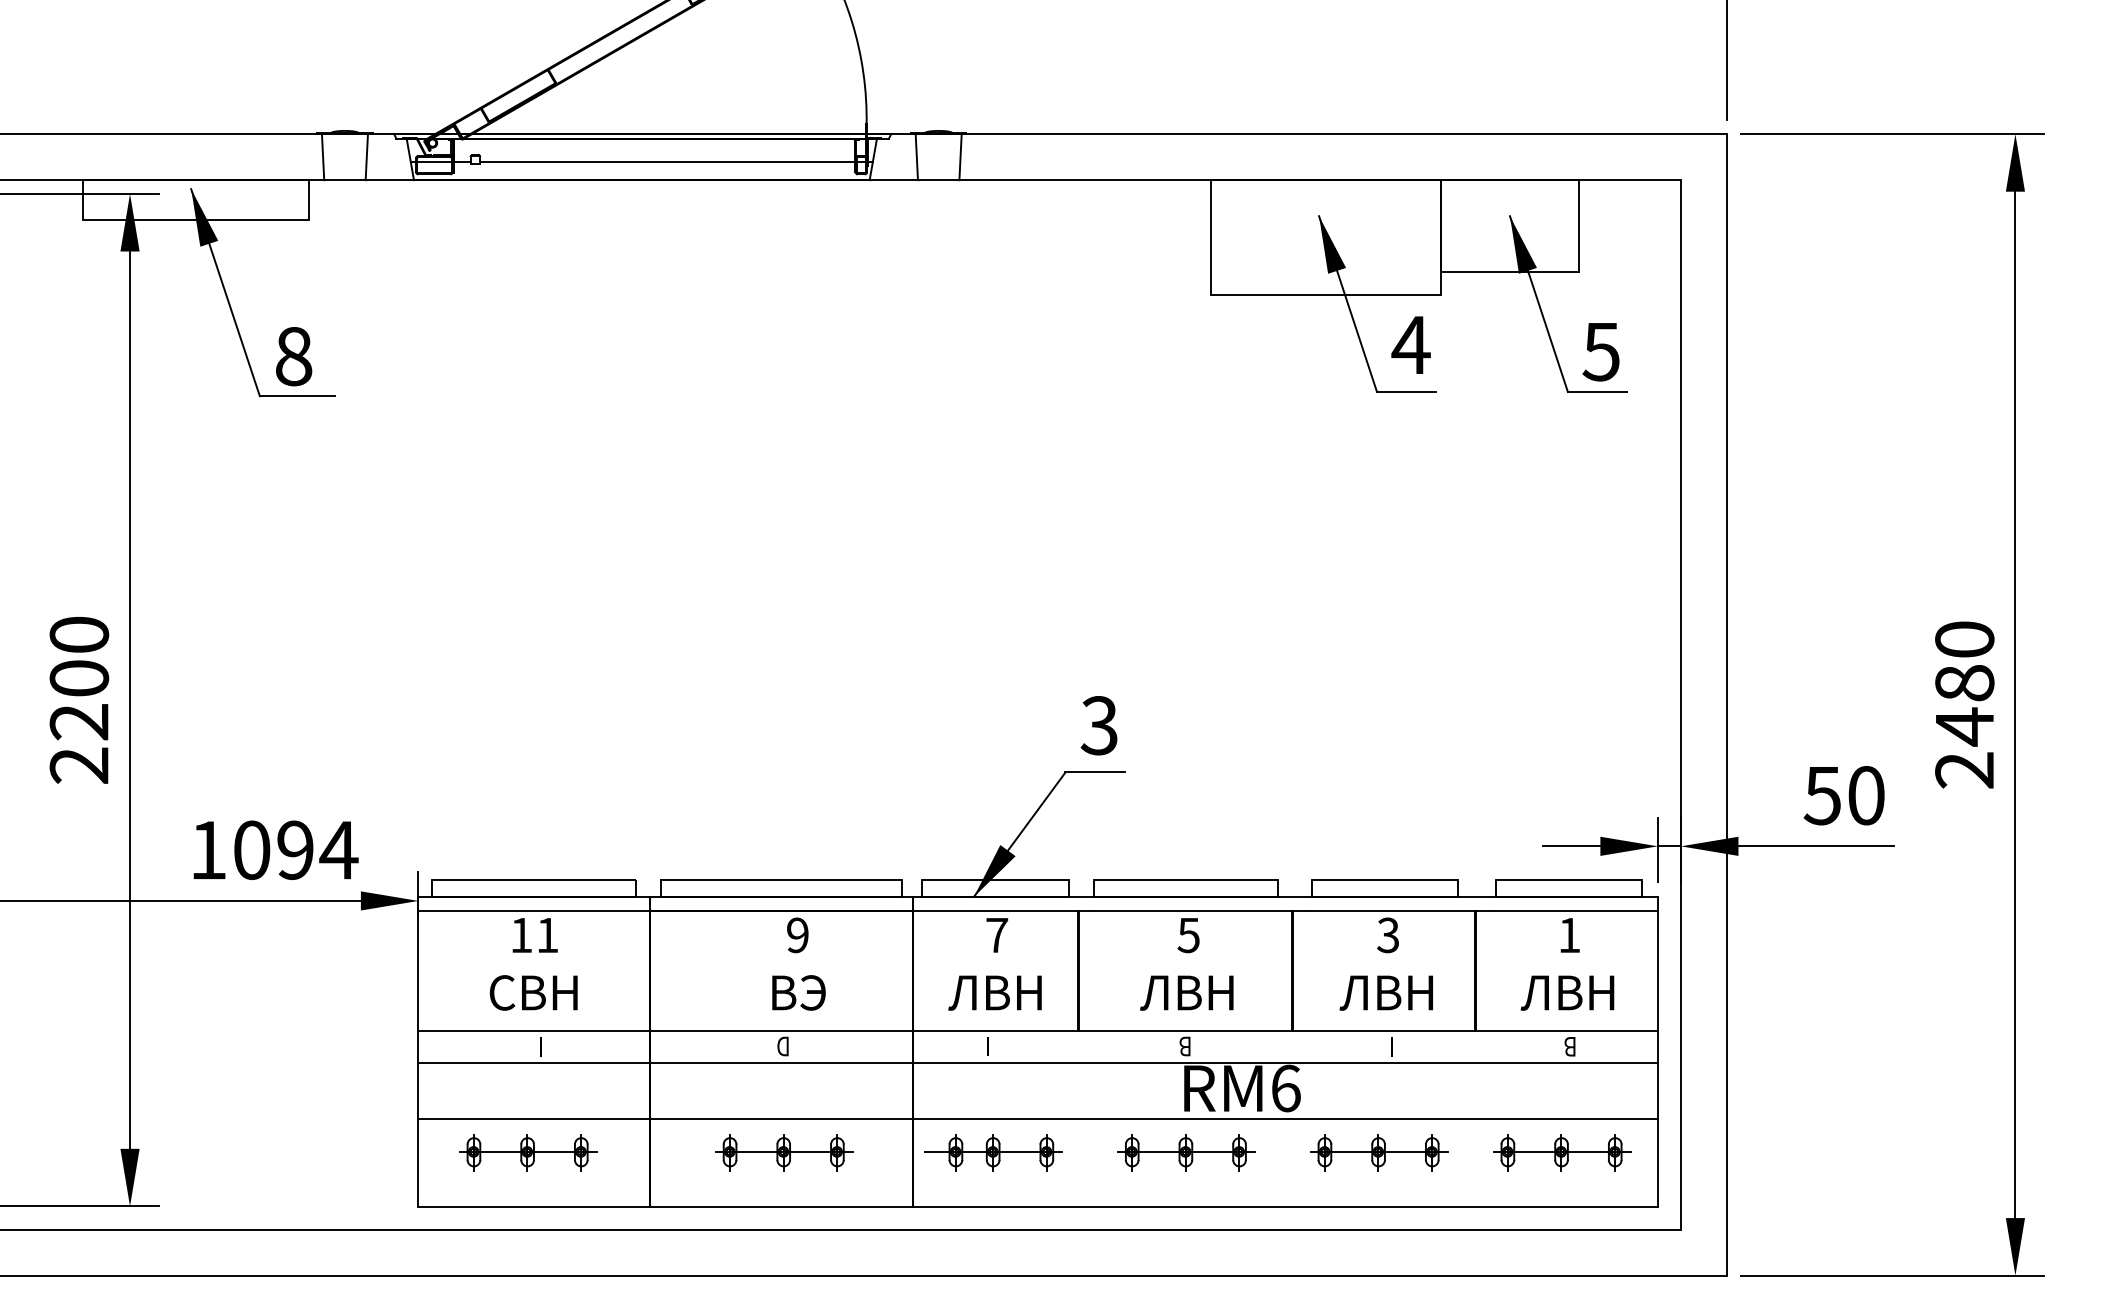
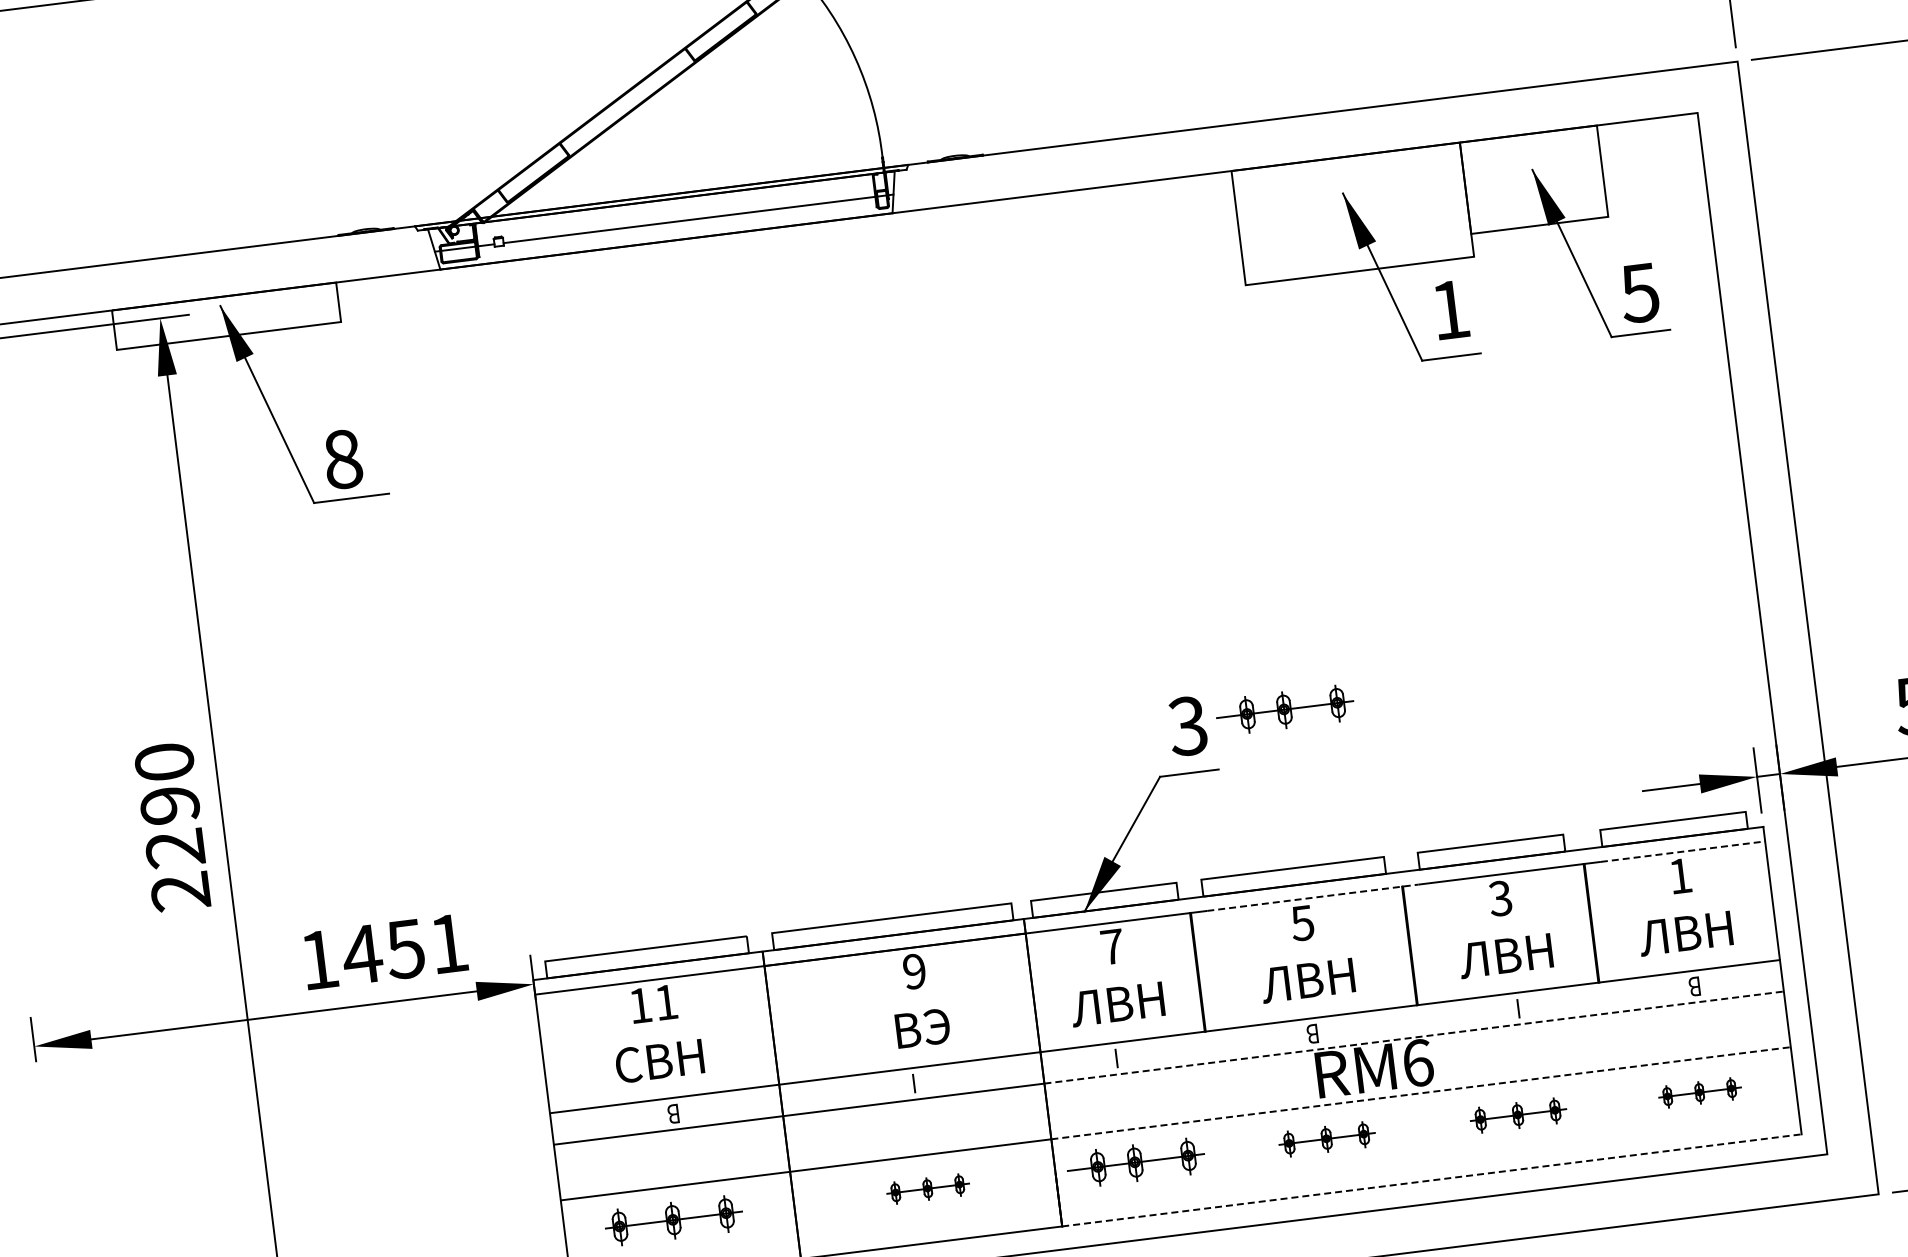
line: (322, 157) -> (346, 258), removed
line: (366, 157) -> (390, 252), removed
line: (916, 157) -> (936, 184), removed
line: (960, 157) -> (979, 179), removed
text: (1410, 344) -> (1449, 309), 4 -> 1
text: (79, 678) -> (170, 805), 2200 -> 2290
part: (1197, 721) -> (1284, 709), added
text: (295, 850) -> (405, 949), 1094 -> 1451
line: (1202, 911) -> (1313, 897), solid -> dashed
line: (1575, 911) -> (1683, 851), solid -> dashed
text: (540, 1046) -> (673, 1113), I -> В
text: (782, 1046) -> (913, 1083), D -> I
line: (1285, 1062) -> (1414, 1037), solid -> dashed
line: (1285, 1118) -> (1421, 1092), solid -> dashed
part: (784, 1152) -> (928, 1188), size x0.6
part: (1186, 1152) -> (1327, 1138), size x0.7
part: (1379, 1152) -> (1518, 1115), size x0.7
part: (1562, 1152) -> (1700, 1092), size x0.6
line: (1285, 1206) -> (1432, 1180), solid -> dashed

